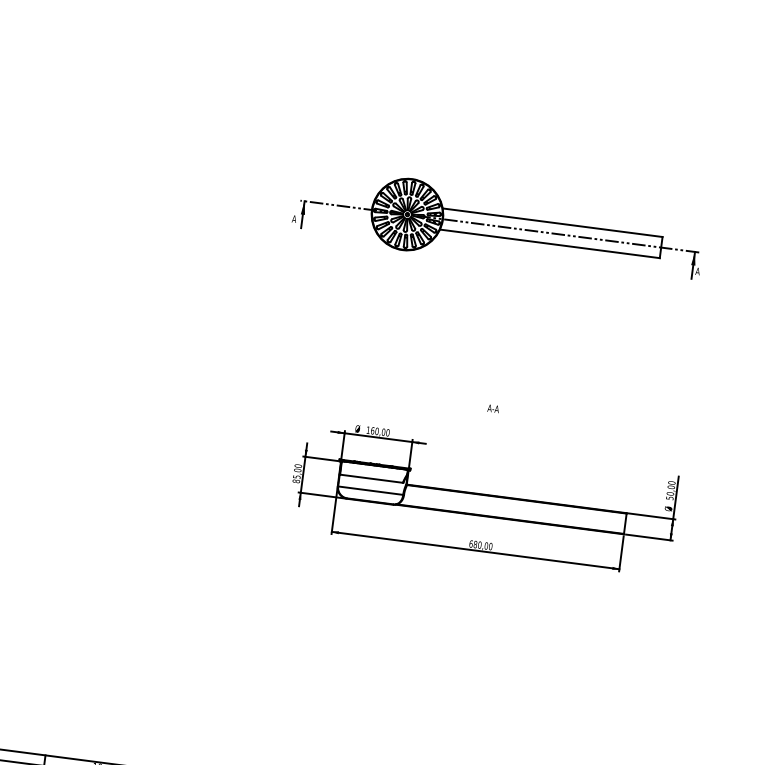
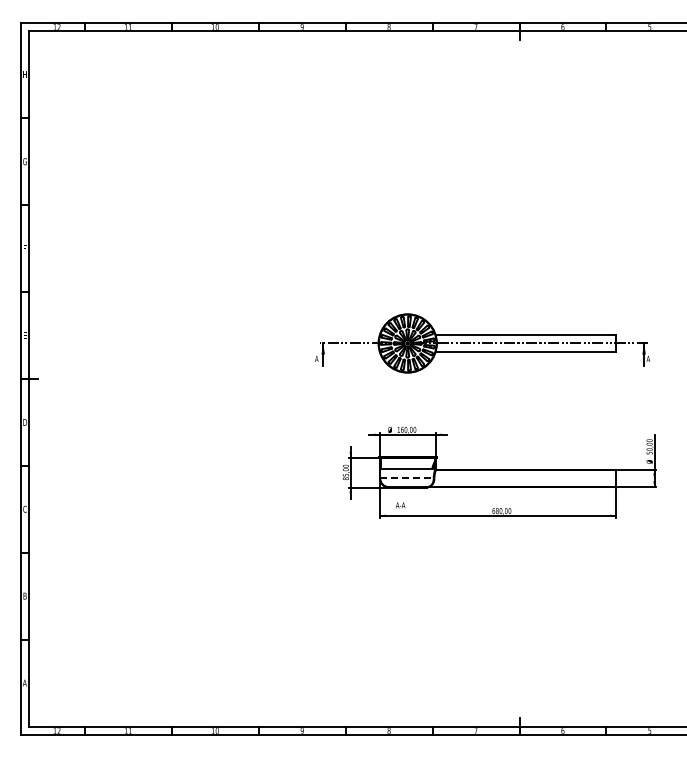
part: (498, 226) -> (482, 343), moved
text: (493, 408) -> (400, 505), moved
line: (371, 490) -> (407, 478), solid -> dashed

